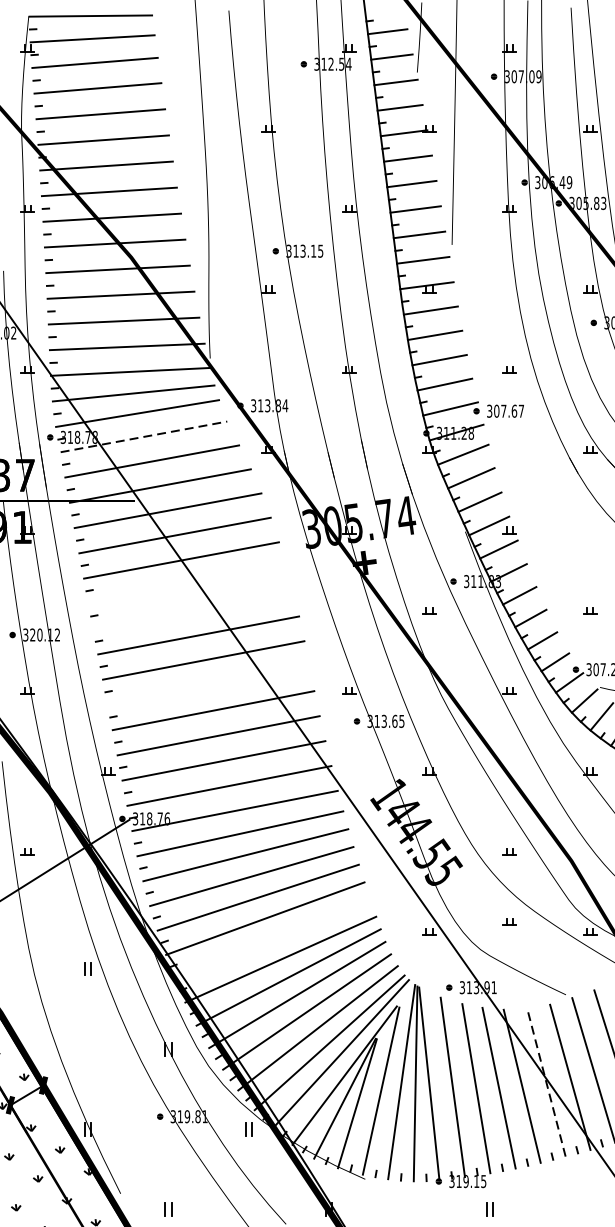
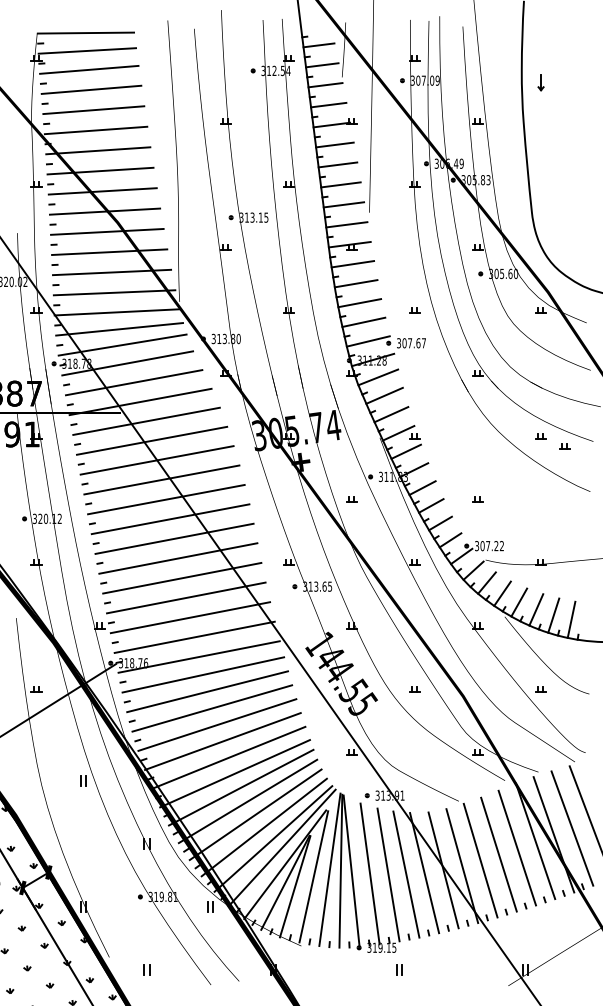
text: (285, 405) -> (238, 338), 313.84 -> 313.80
line: (145, 437) -> (128, 363), dashed -> solid
line: (187, 584) -> (161, 479), added
line: (193, 610) -> (166, 499), added
line: (208, 685) -> (178, 558), added
part: (509, 922) -> (414, 744), removed
line: (272, 939) -> (228, 757), added
line: (546, 1083) -> (443, 870), dashed -> solid

